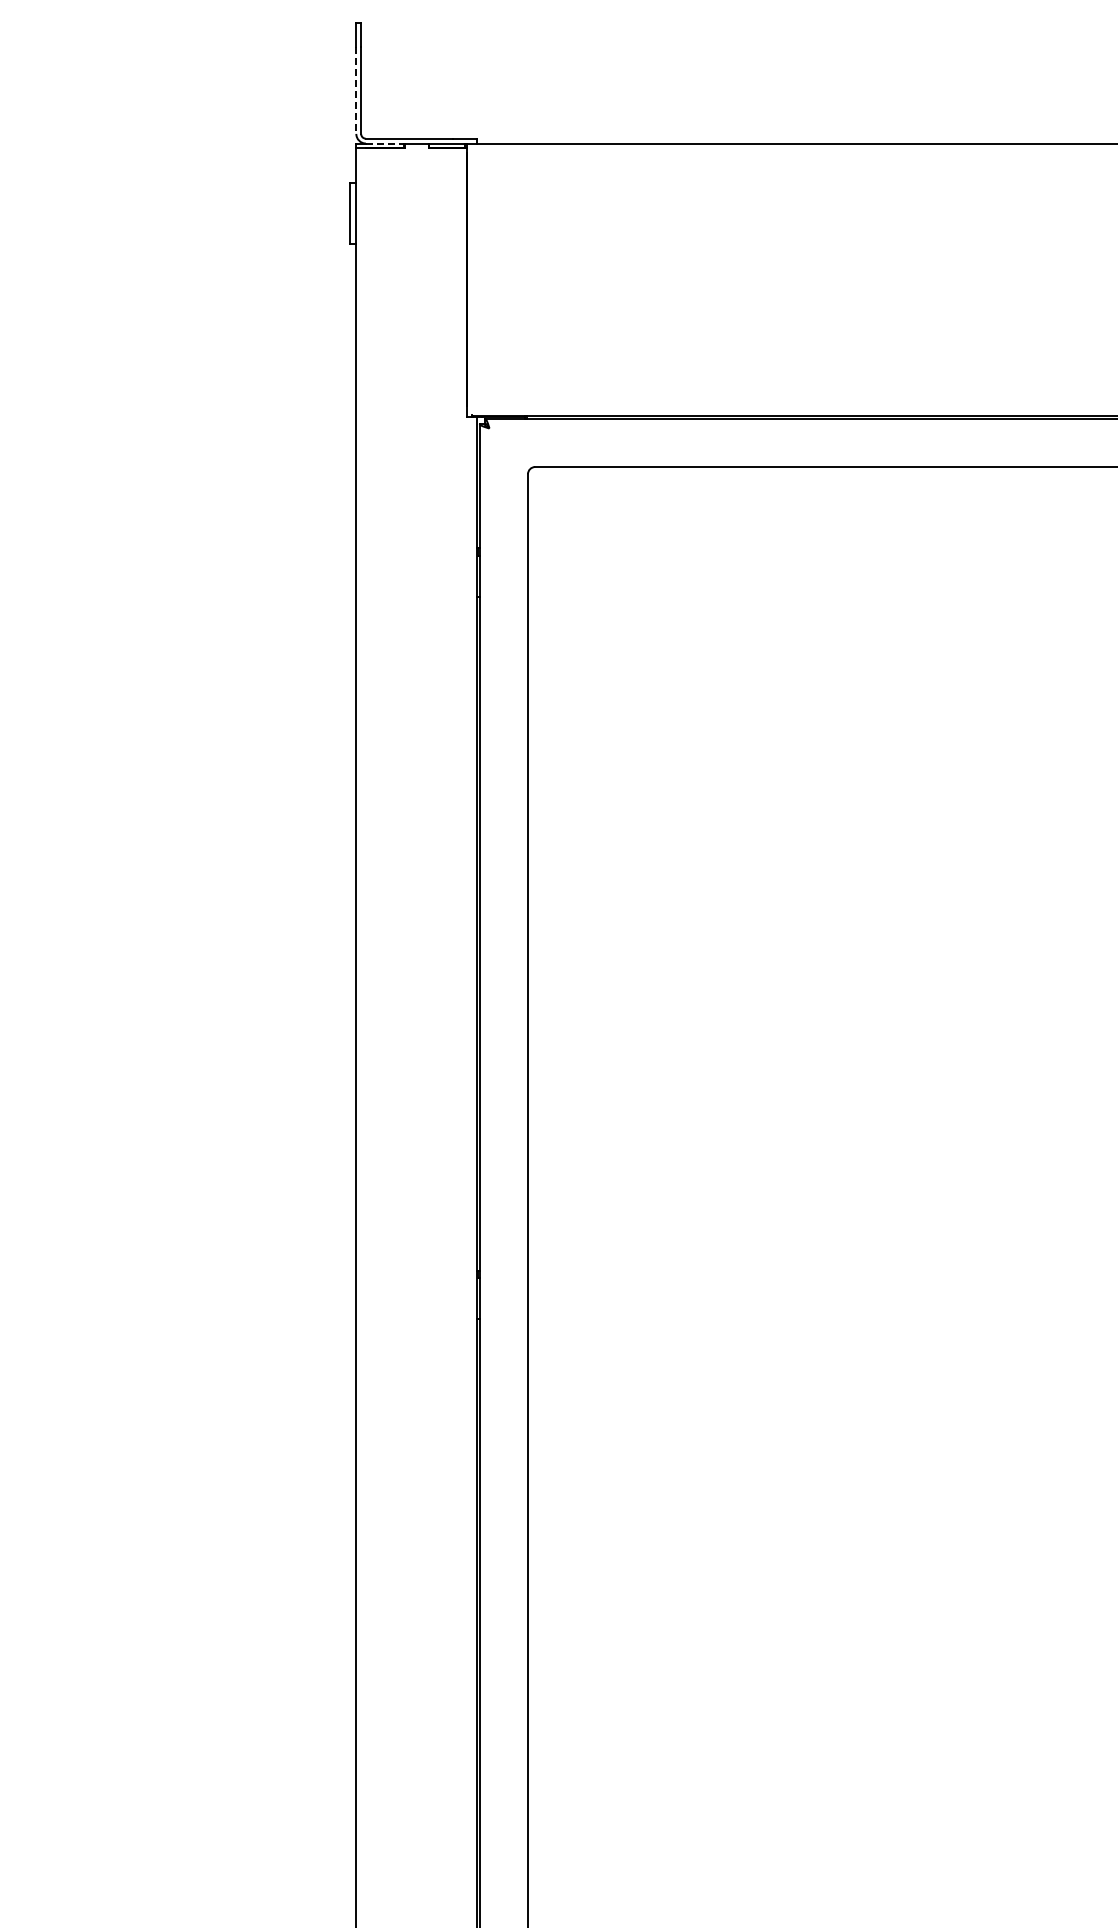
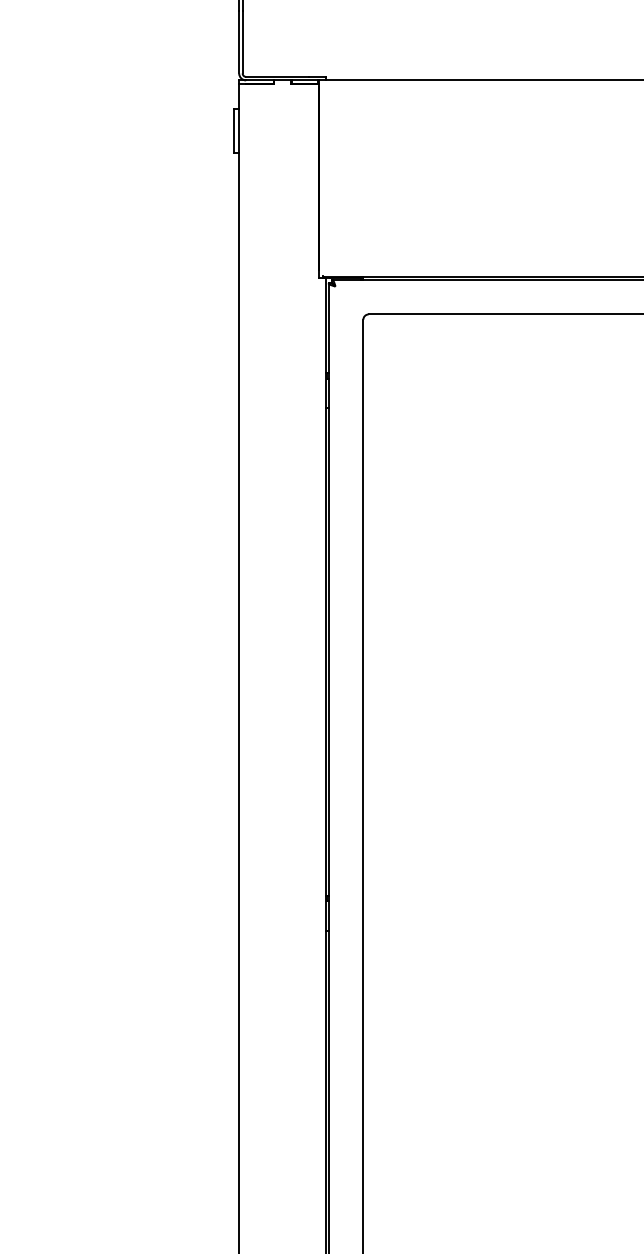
line: (356, 91) -> (239, 42), dashed -> solid
line: (385, 143) -> (260, 80), dashed -> solid

